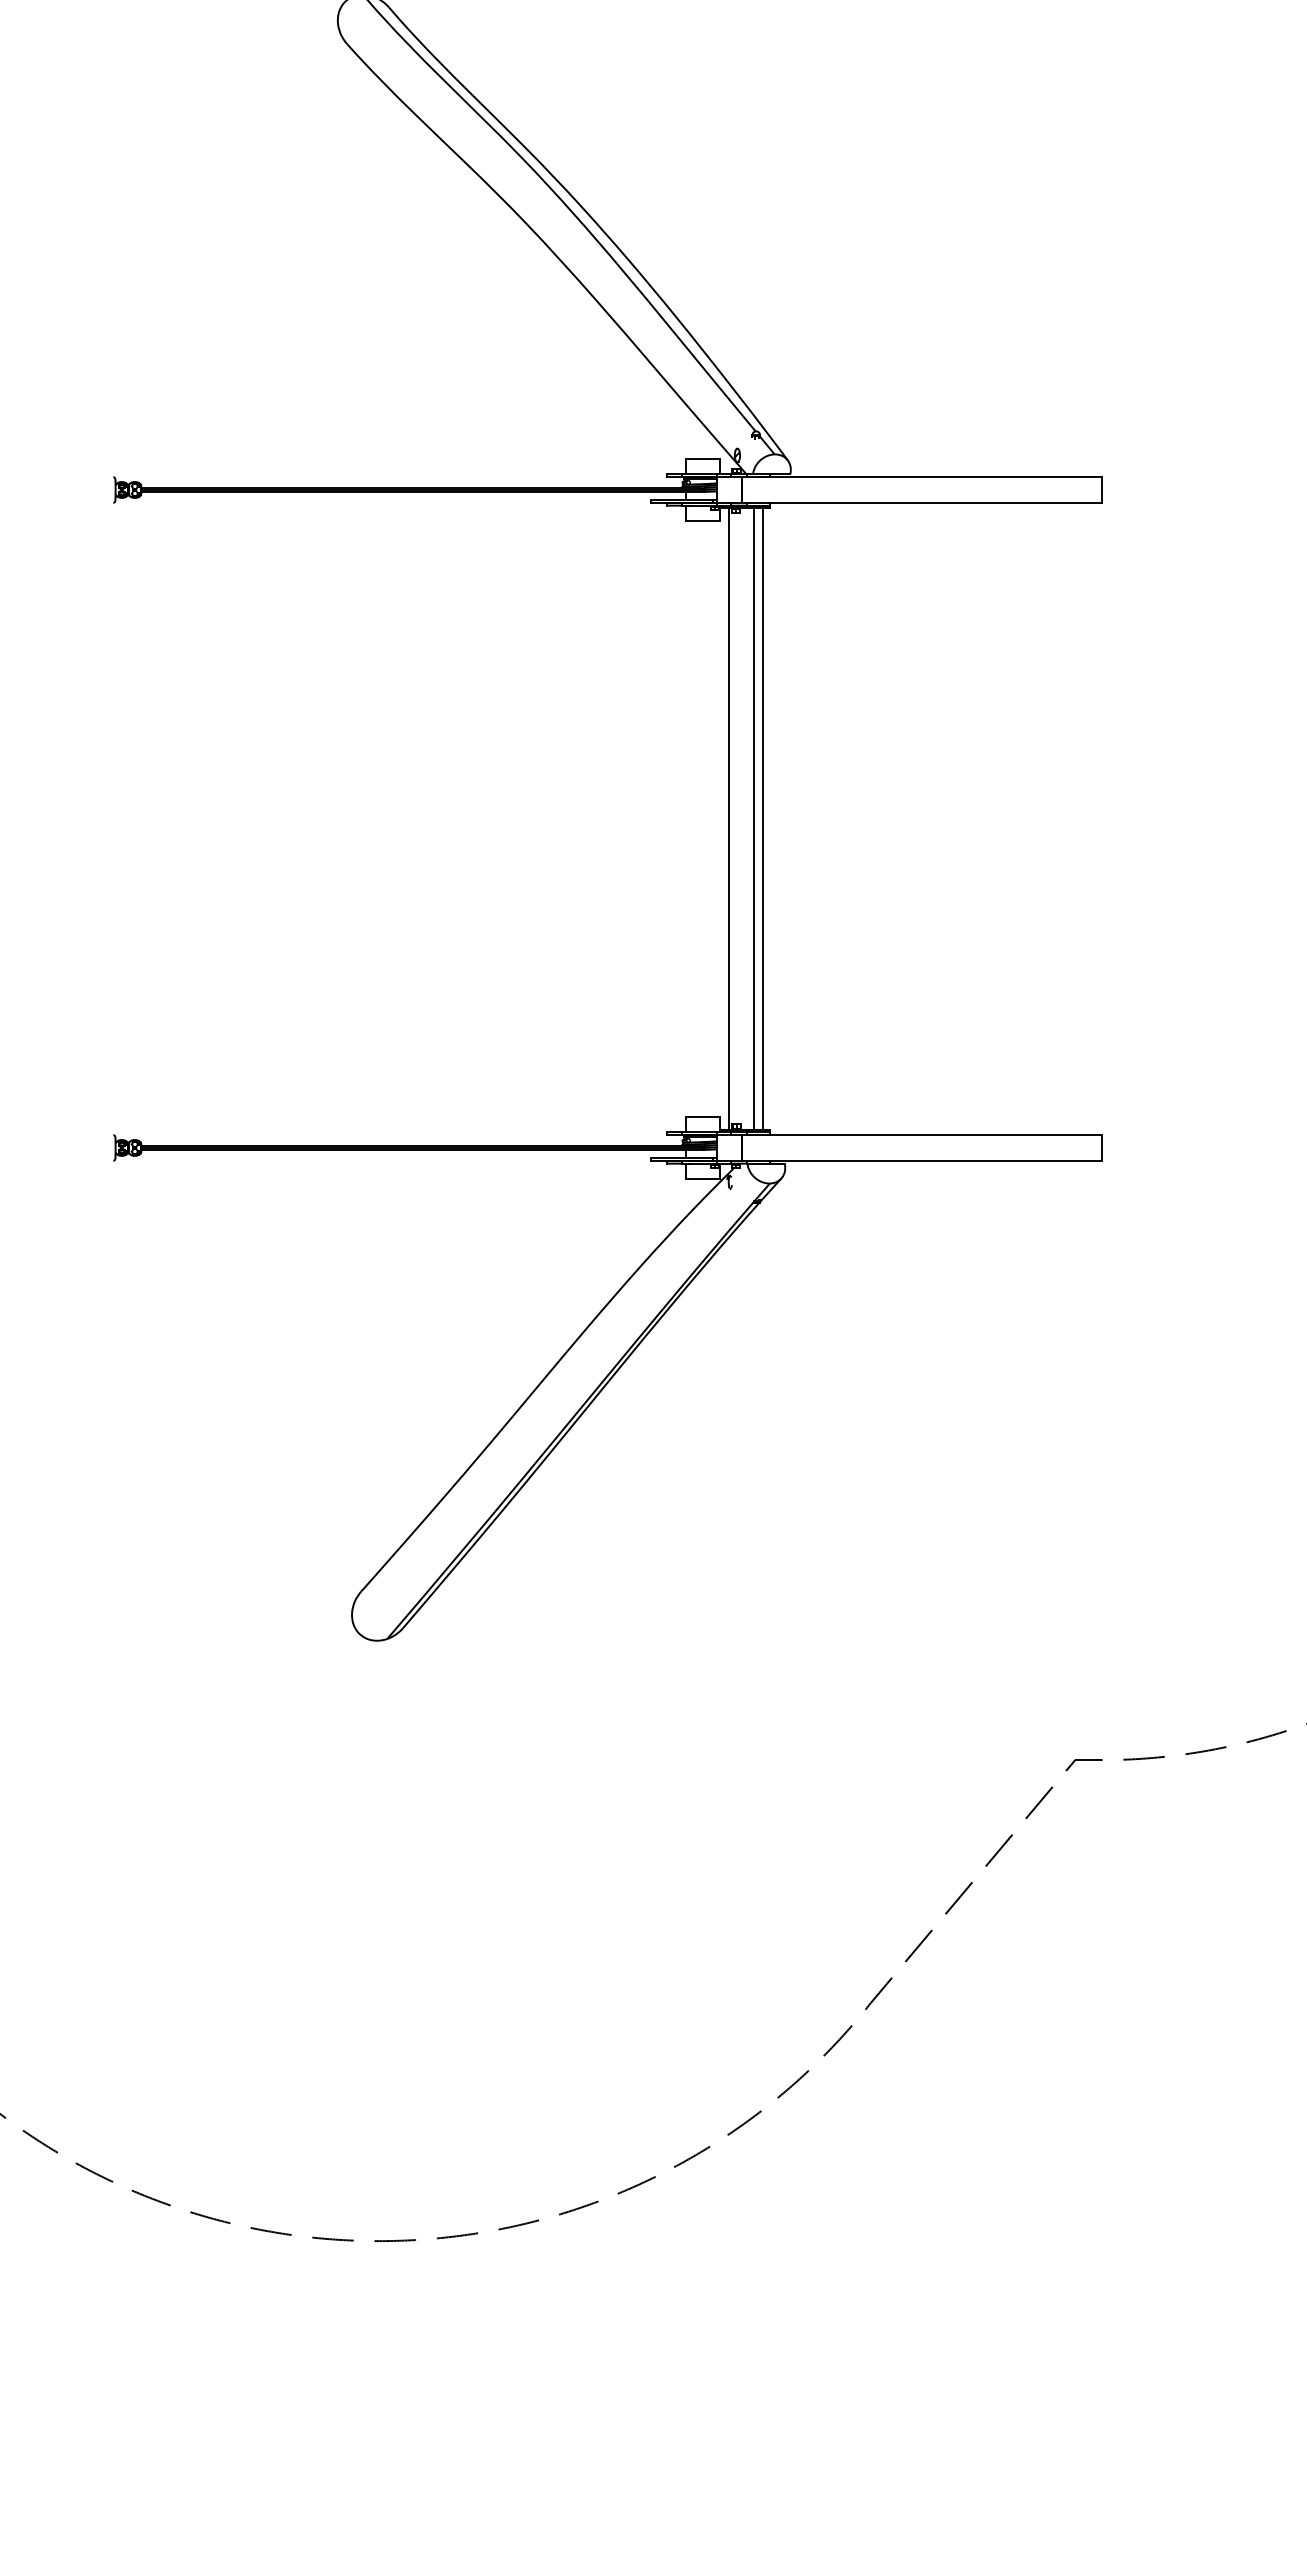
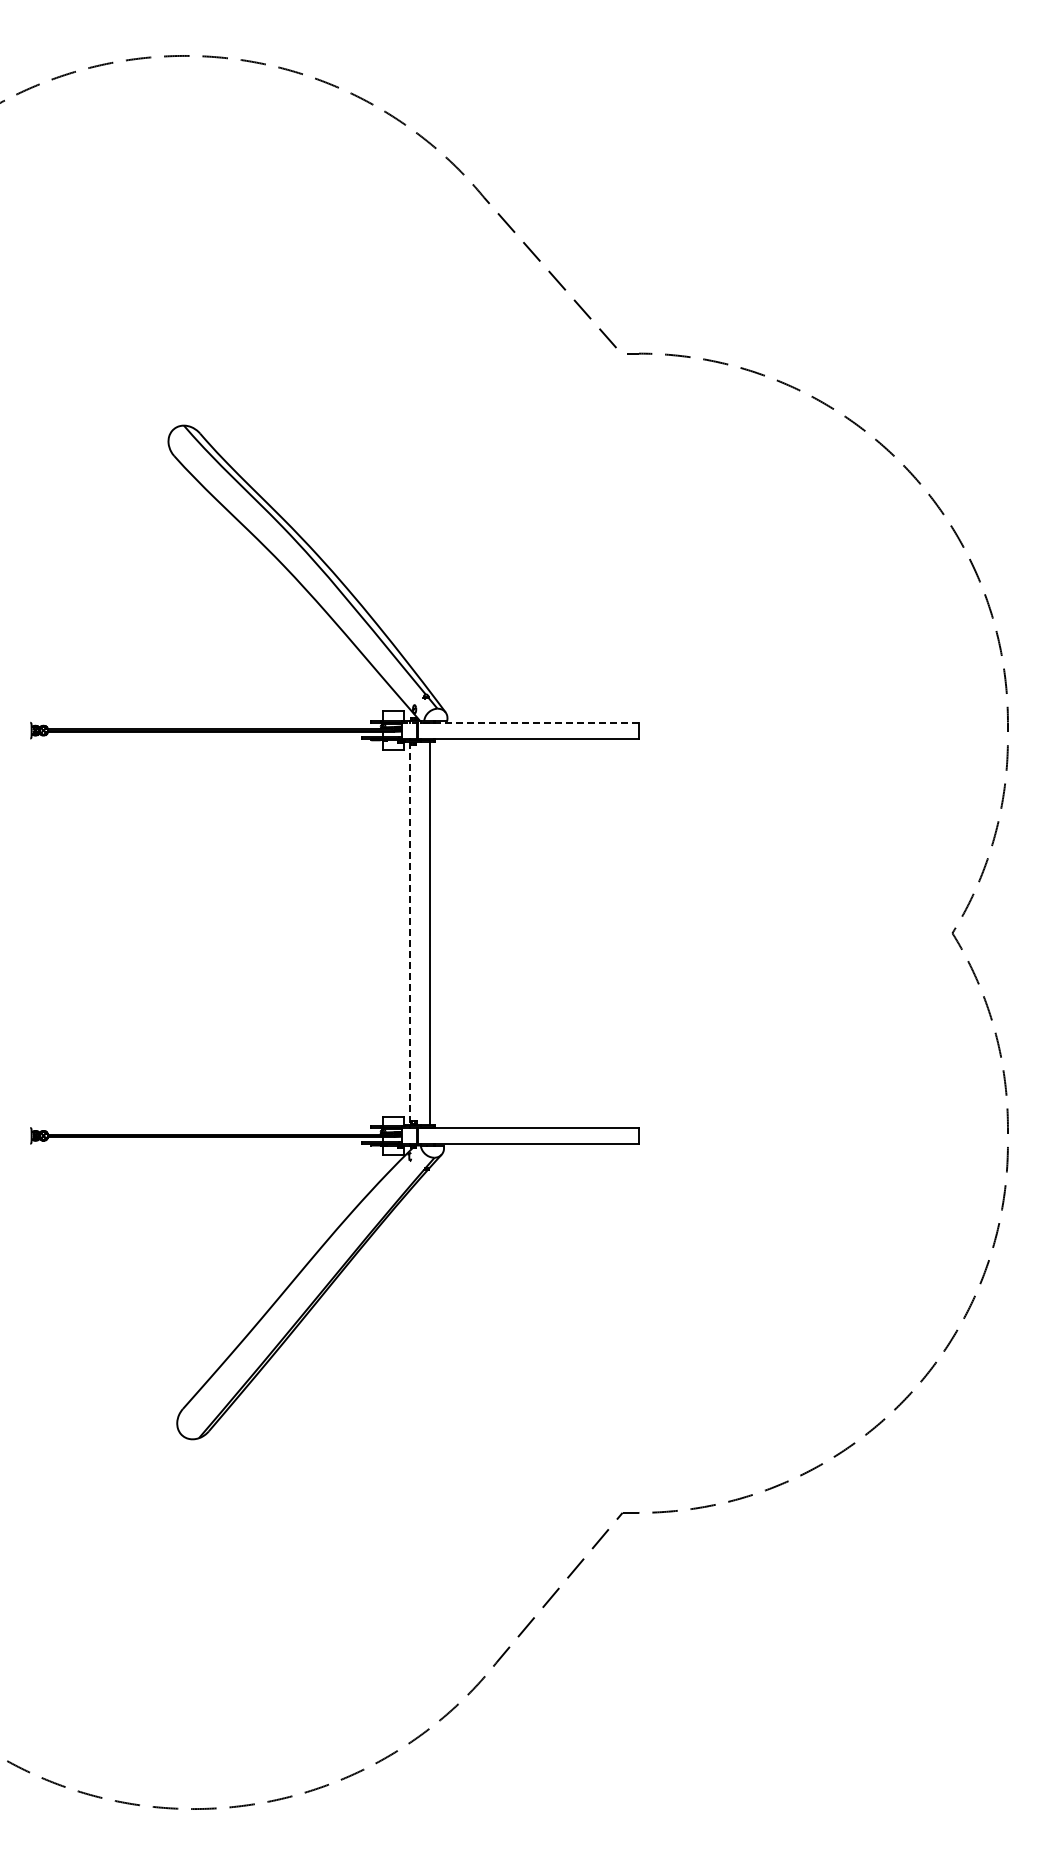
line: (909, 476) -> (520, 722), solid -> dashed
line: (753, 817) -> (424, 932), removed
line: (729, 819) -> (409, 933), solid -> dashed

